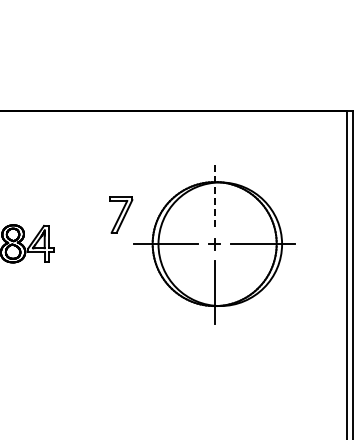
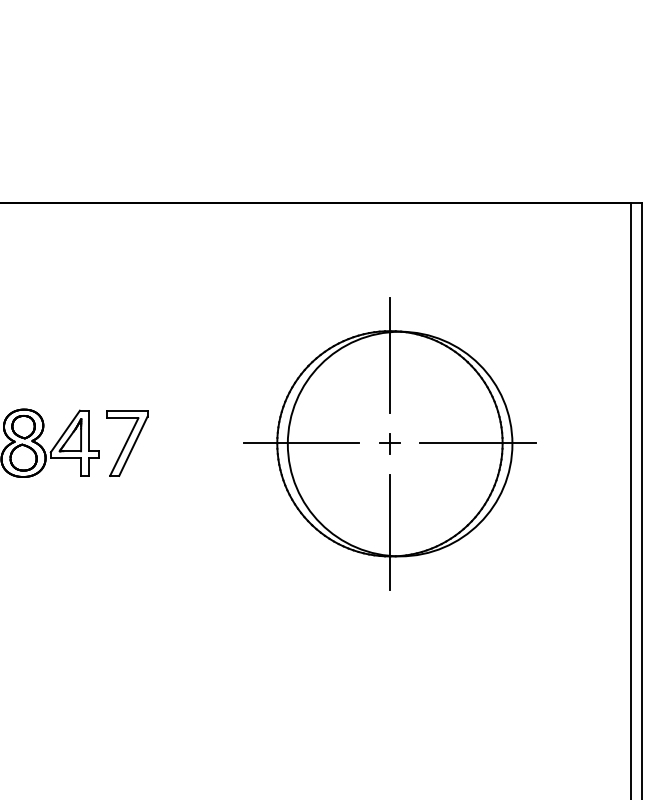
line: (214, 195) -> (389, 355), dashed -> solid
part: (121, 214) -> (127, 442), moved

